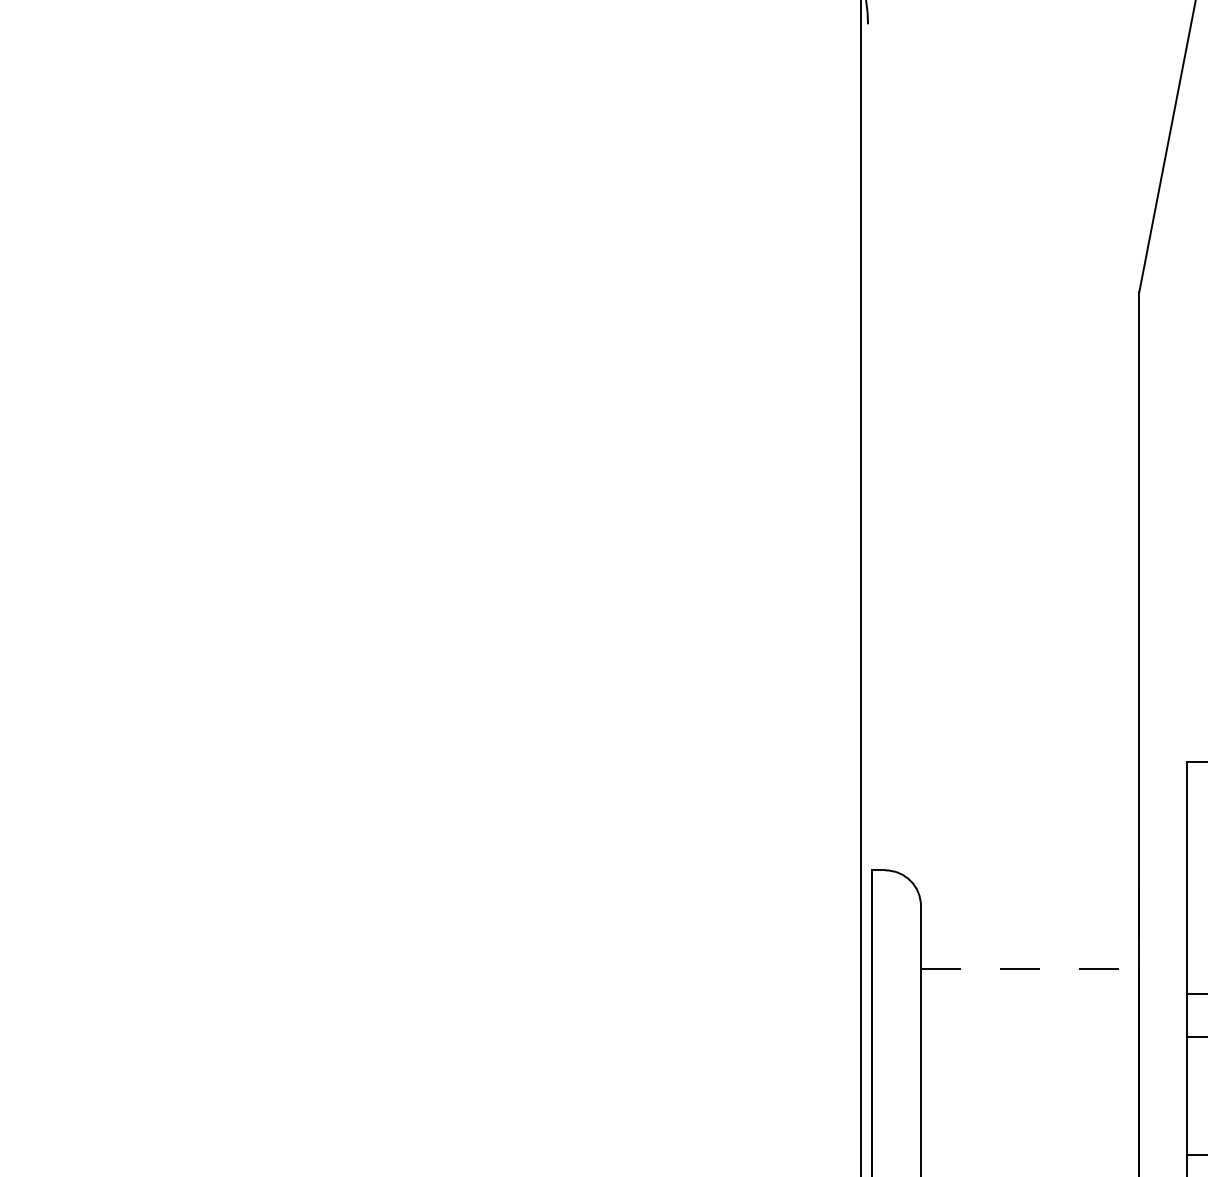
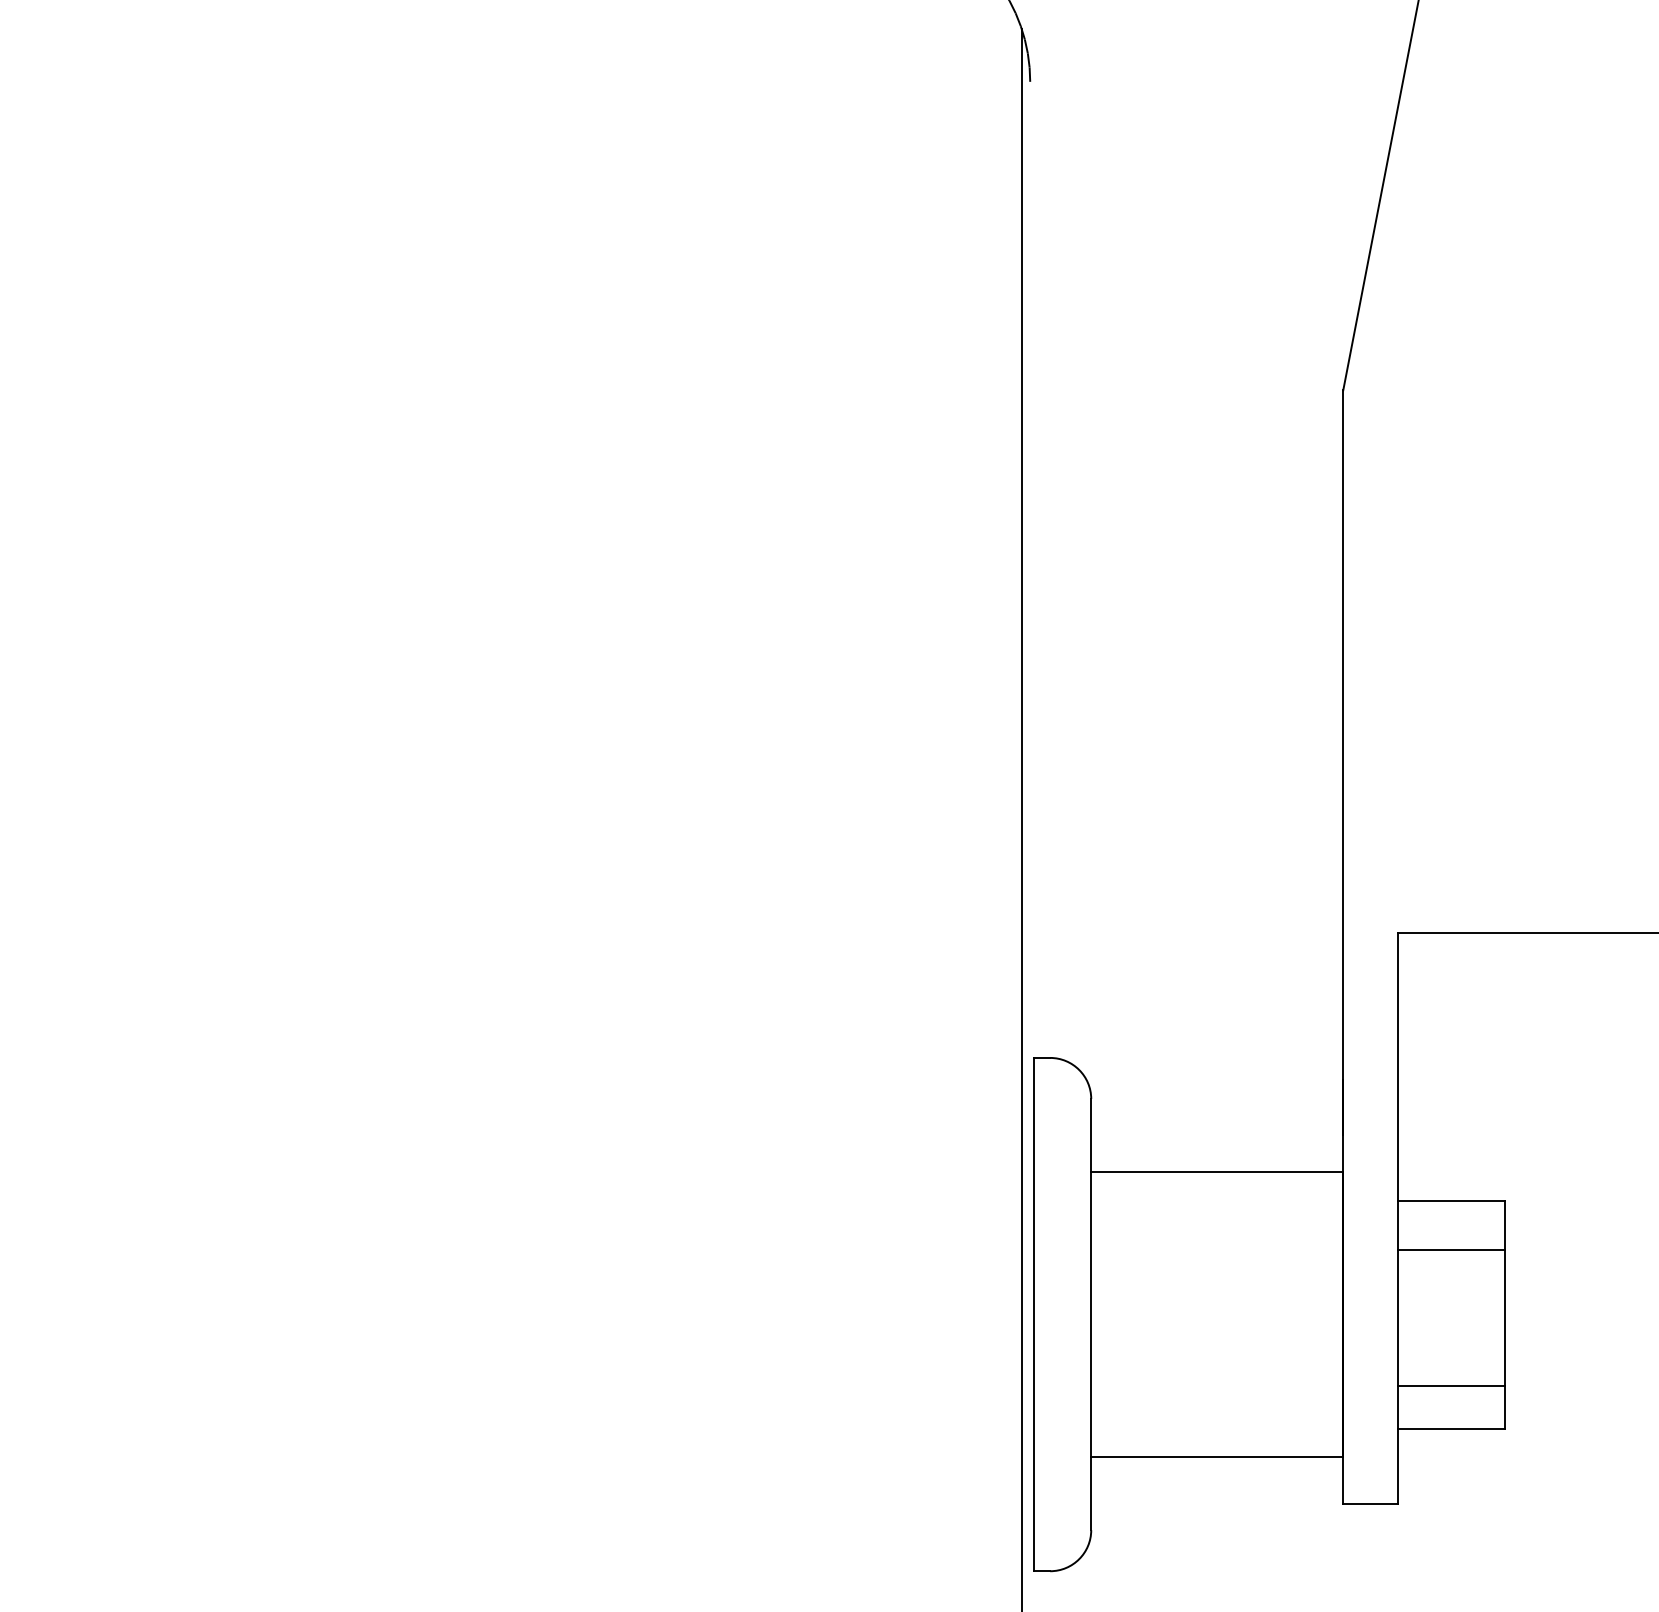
line: (1030, 969) -> (1217, 1172), dashed -> solid

